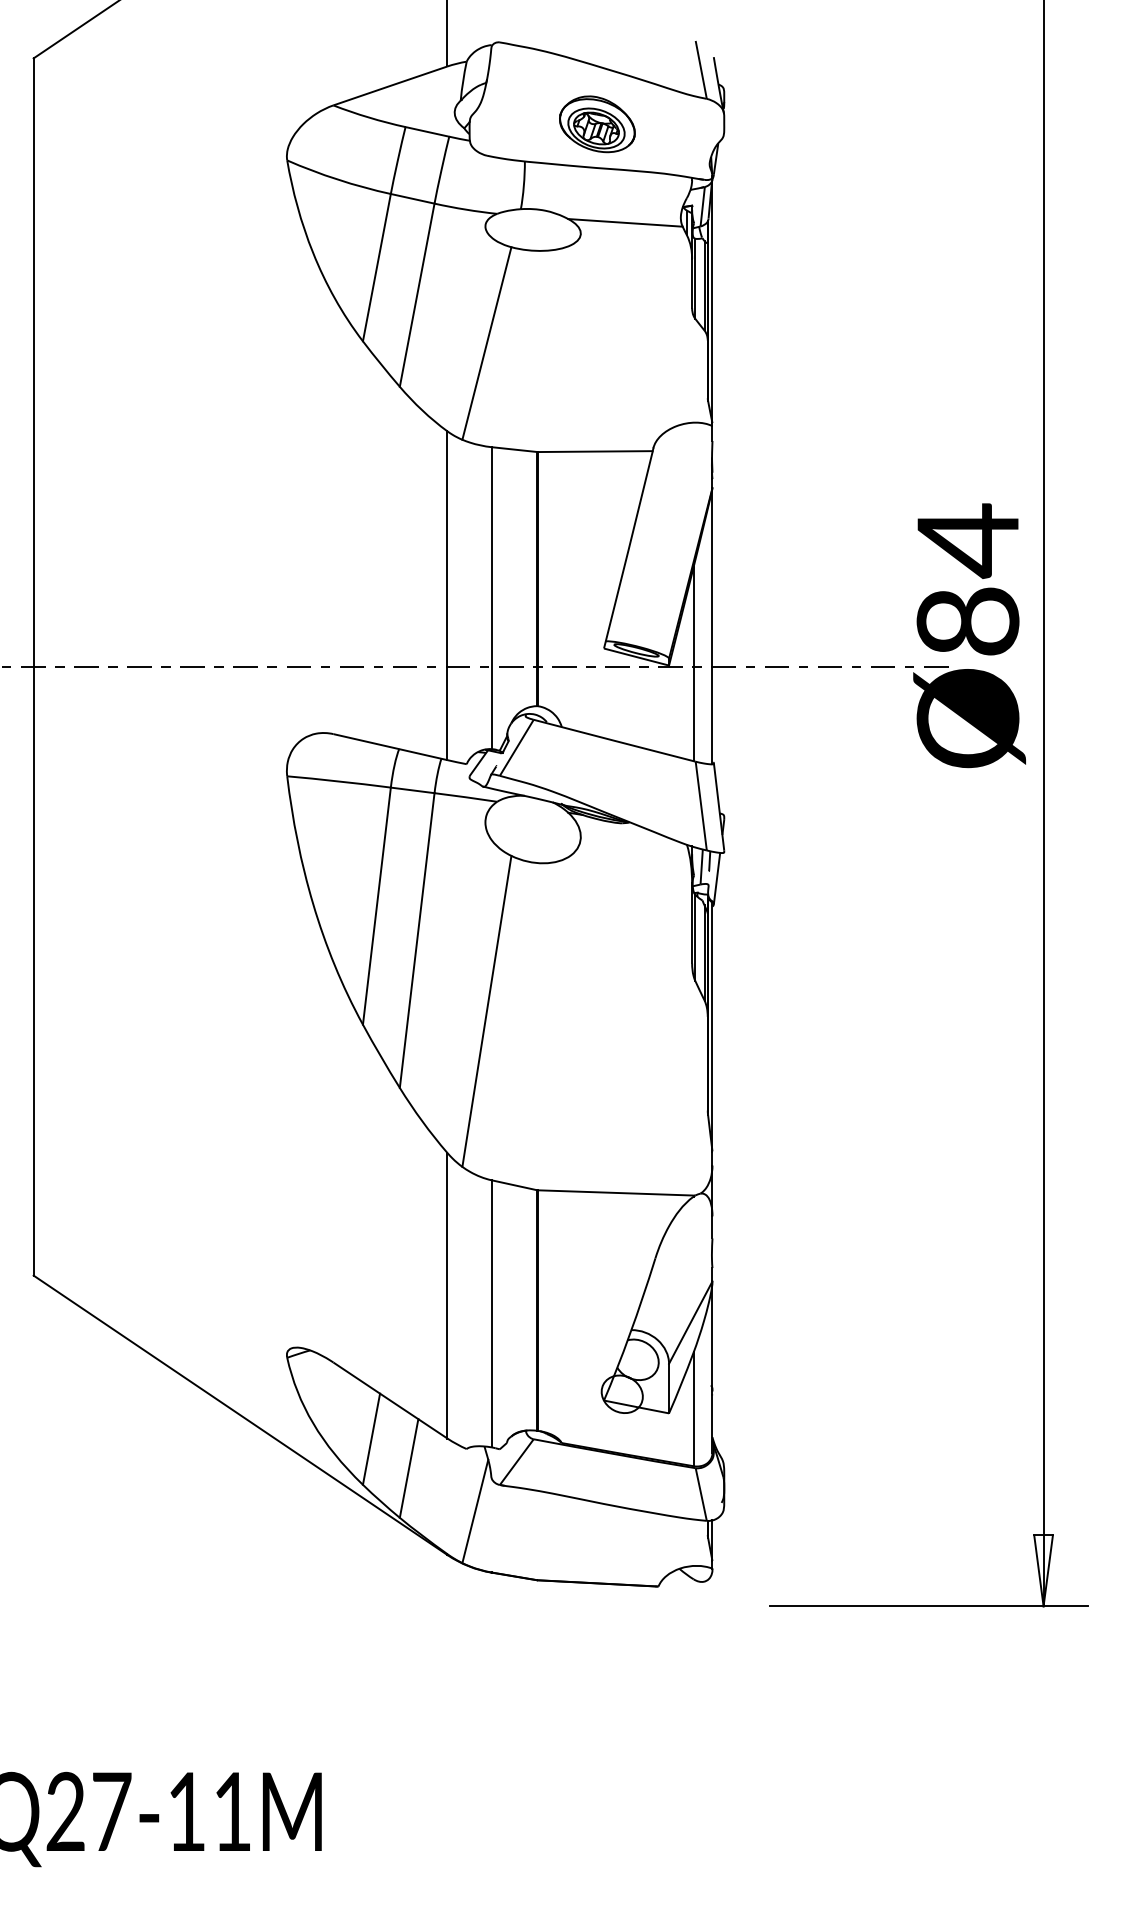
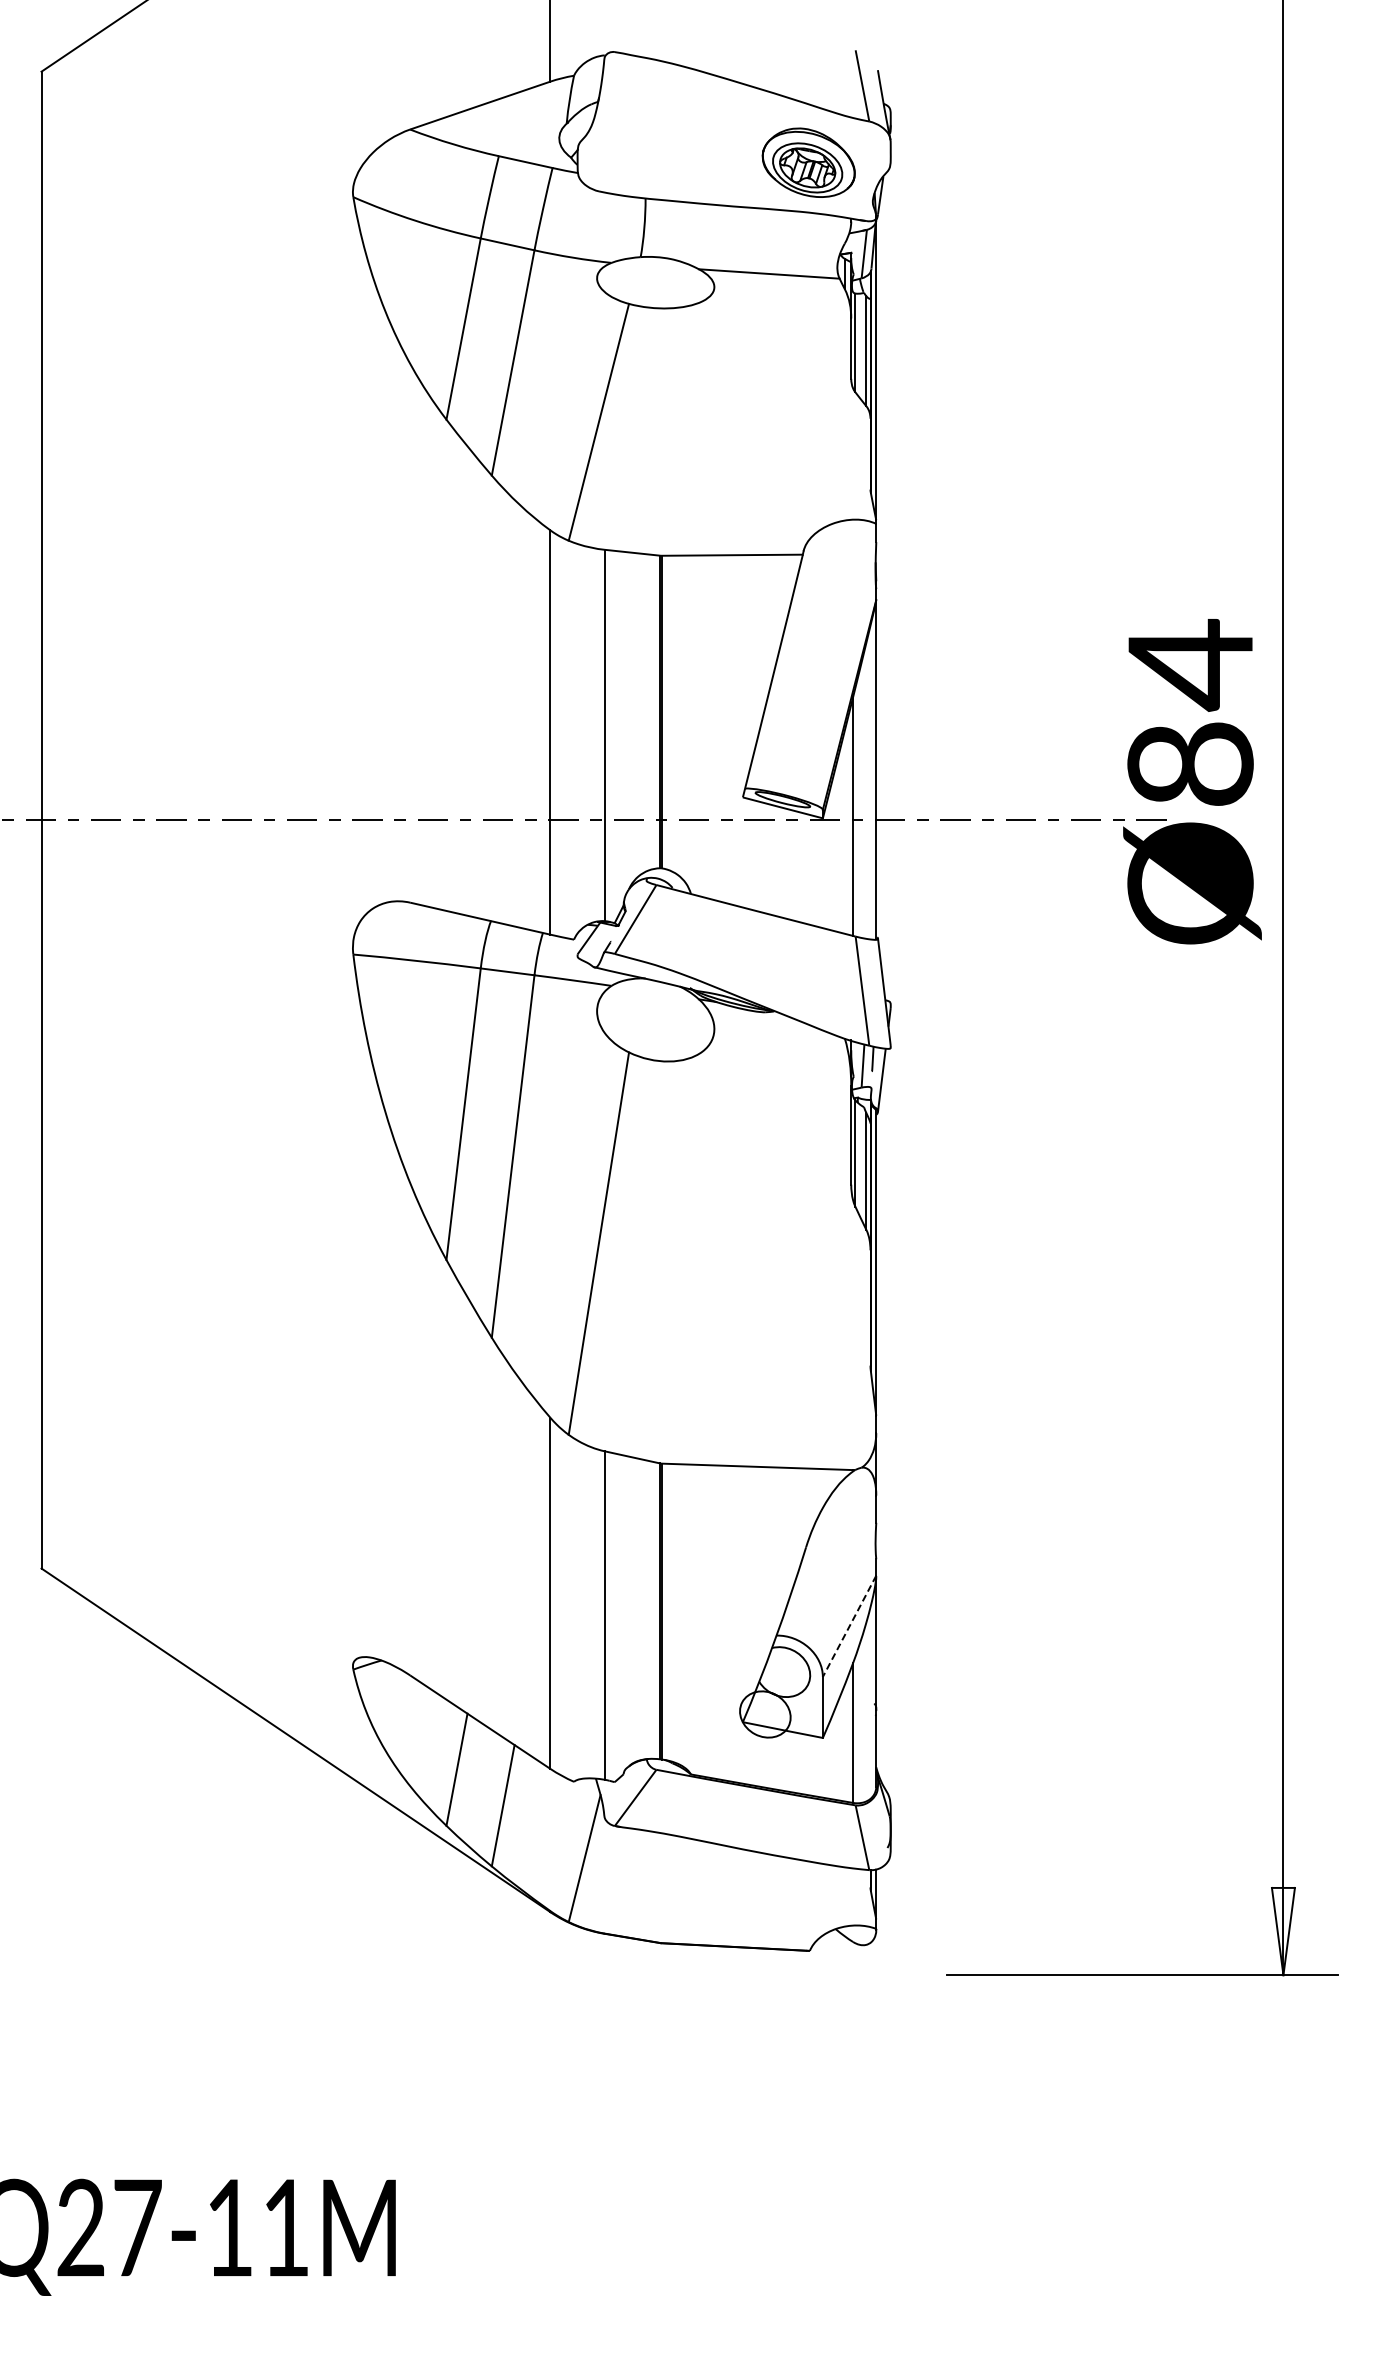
part: (597, 124) -> (808, 162), moved
line: (690, 1322) -> (849, 1626), solid -> dashed

